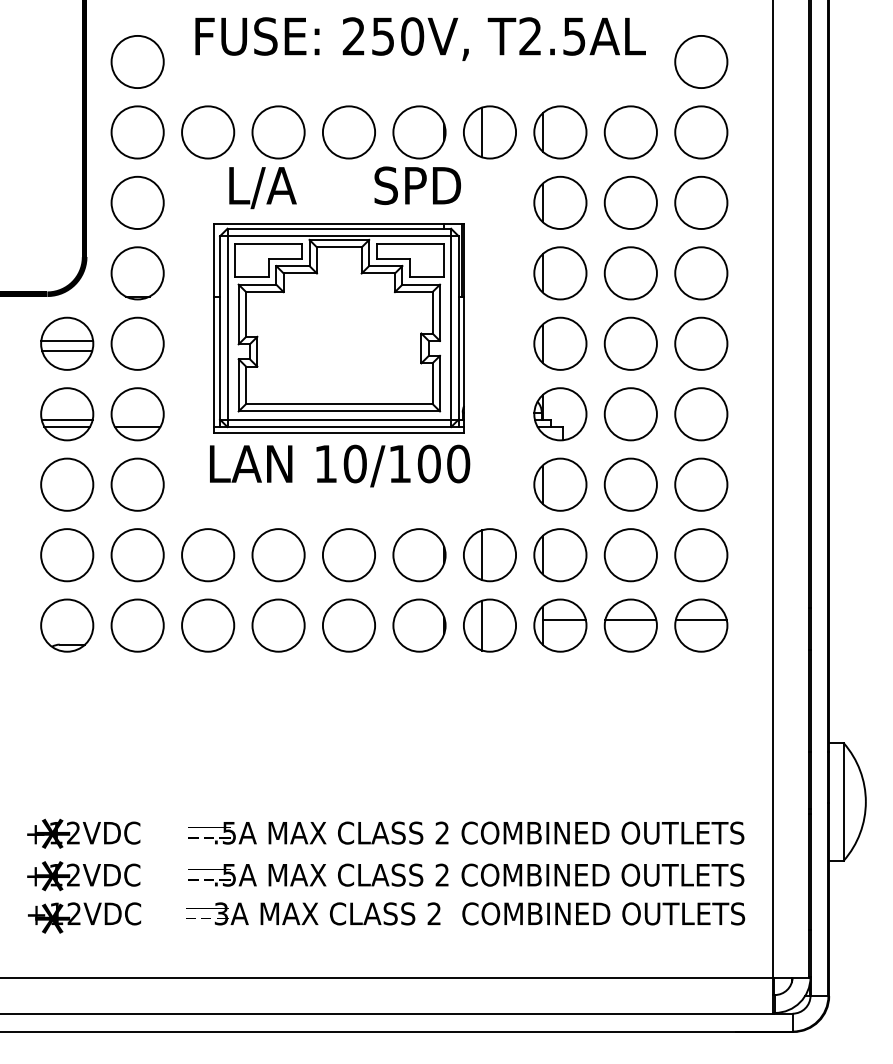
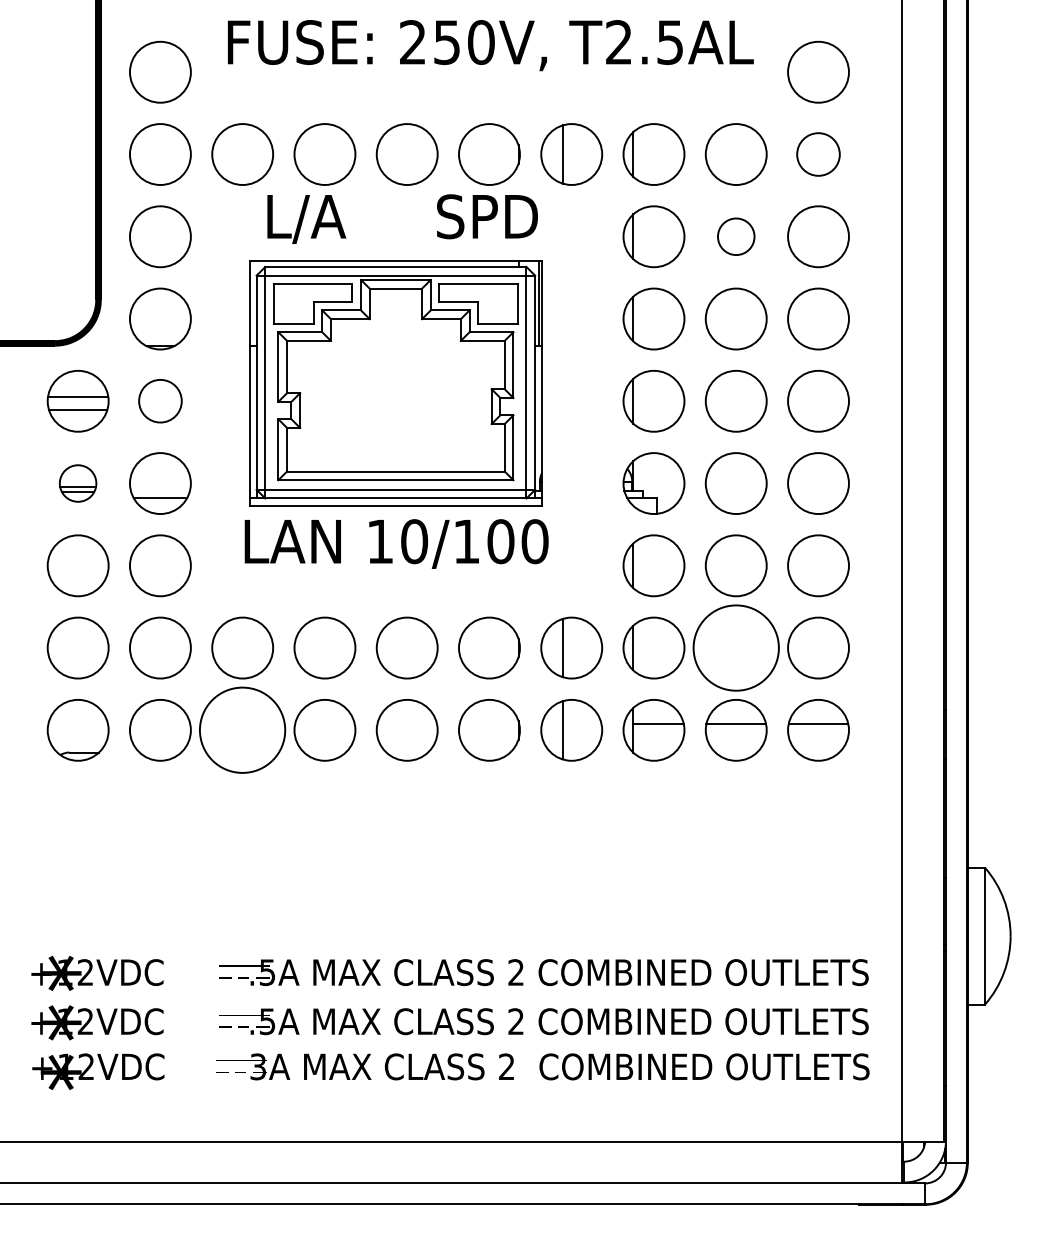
circle: (701, 132) -> (818, 154), size x0.7
circle: (630, 202) -> (735, 236), size x0.6
circle: (137, 343) -> (160, 400), size x0.7
part: (66, 414) -> (77, 483), size x0.6
circle: (630, 554) -> (735, 647), size x1.4
circle: (207, 625) -> (242, 730), size x1.4

